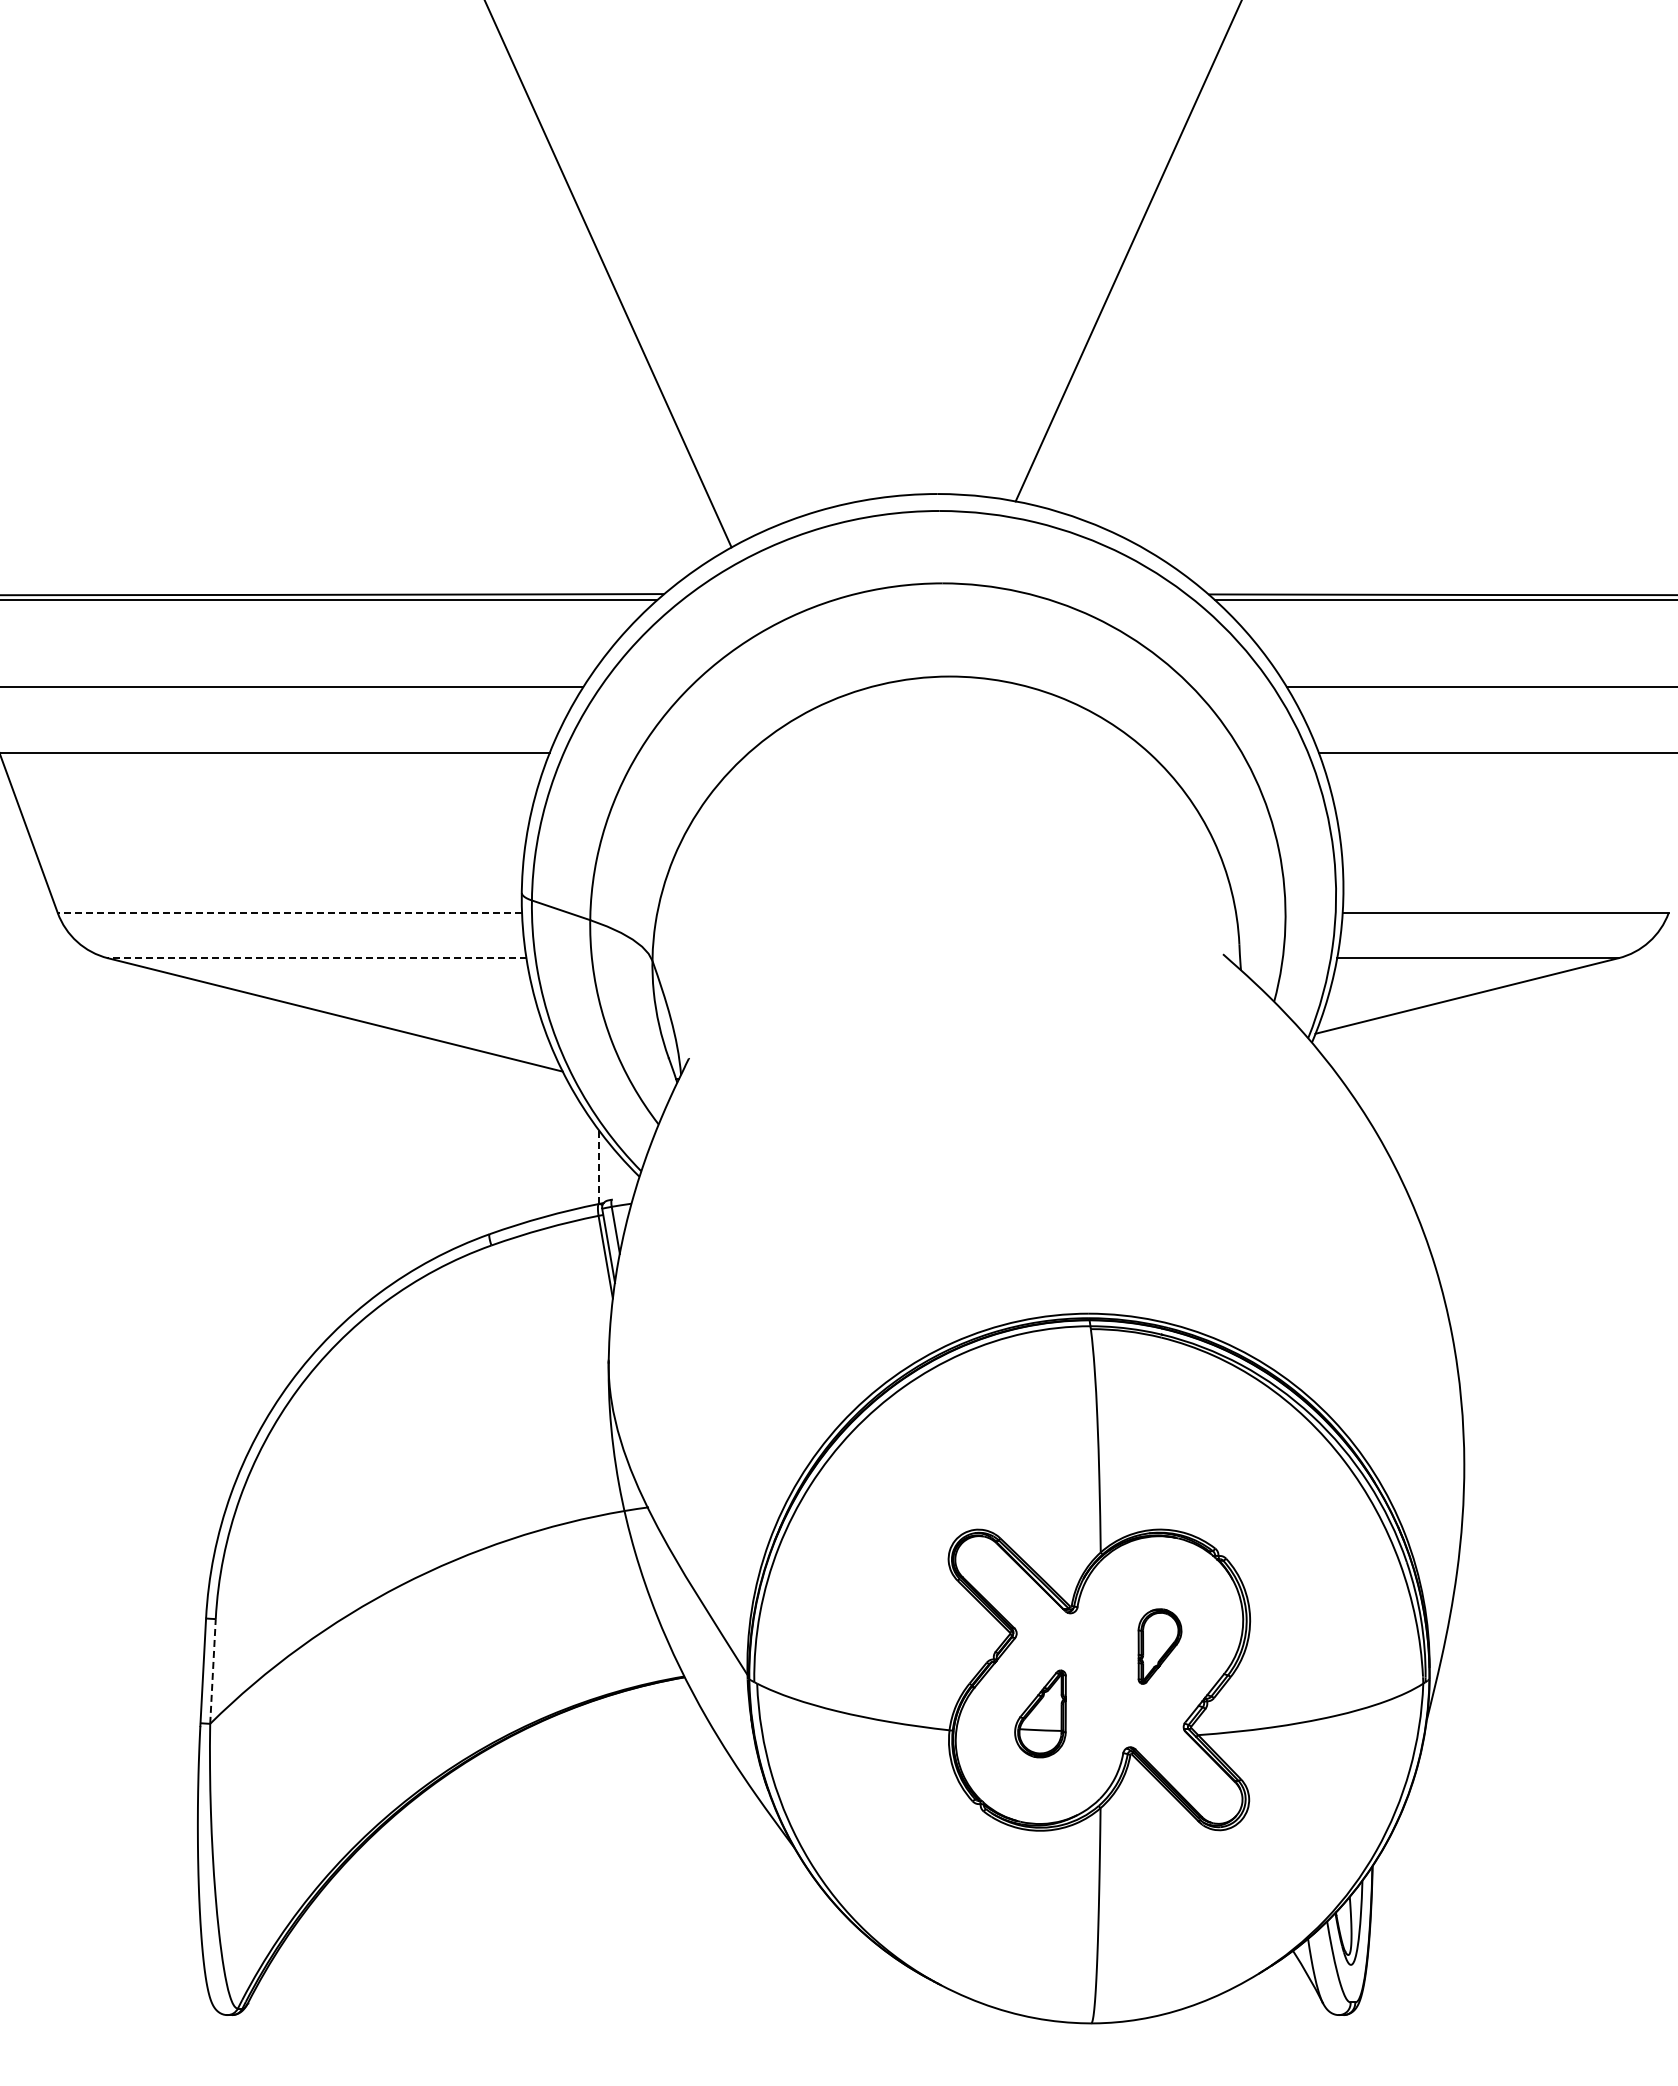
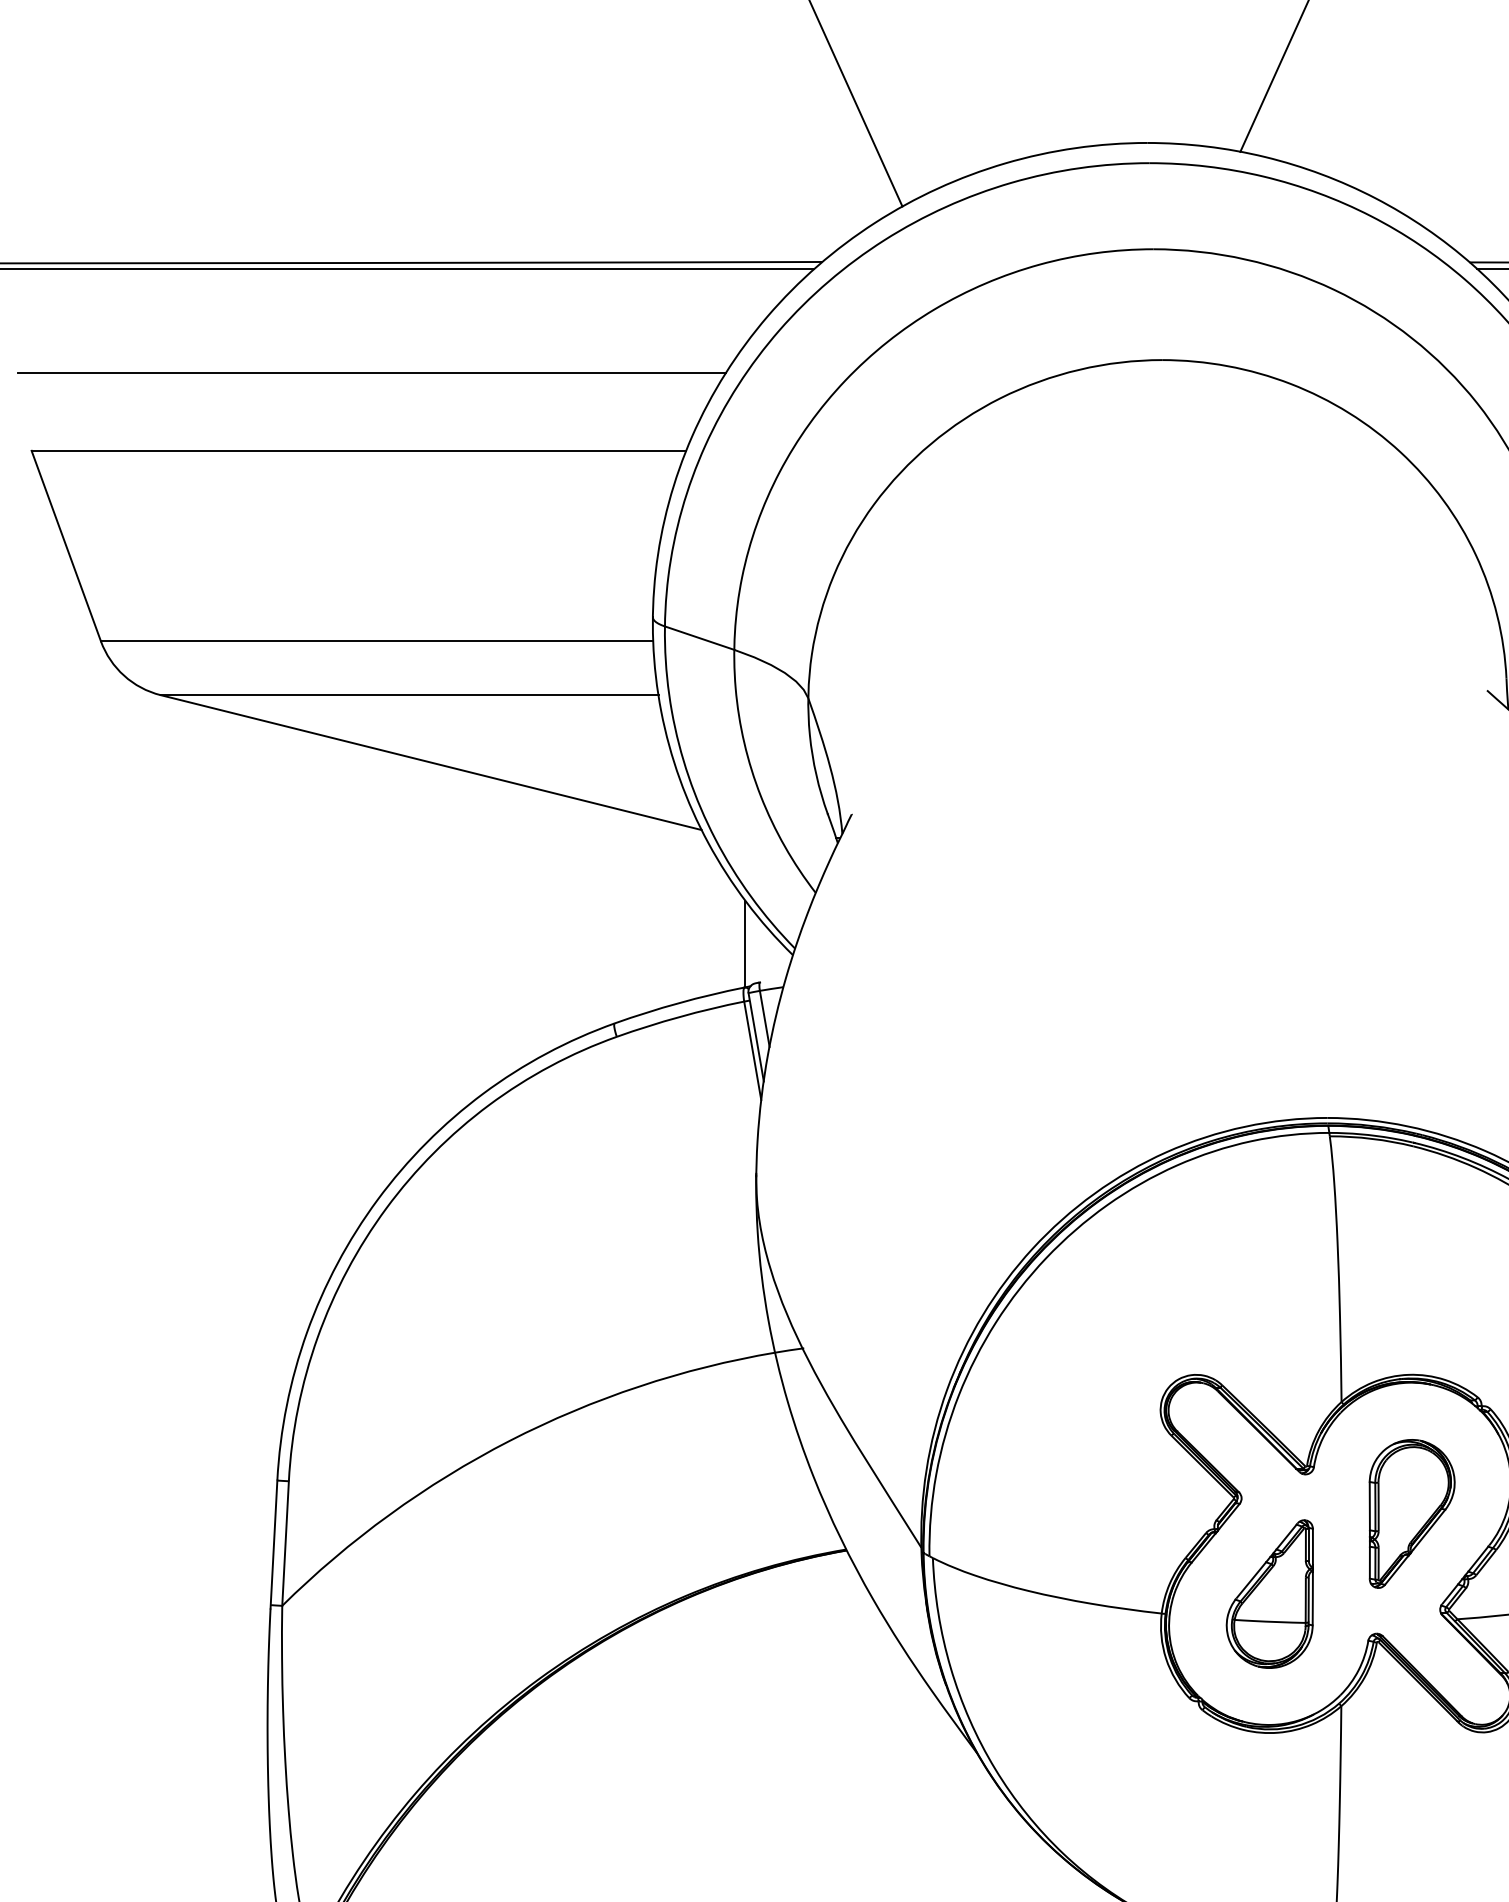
line: (289, 913) -> (376, 641), dashed -> solid
line: (316, 958) -> (408, 695), dashed -> solid
line: (599, 1168) -> (745, 945), dashed -> solid
part: (1159, 1646) -> (1411, 1513), size x1.67
line: (213, 1670) -> (286, 1542), dashed -> solid
part: (1040, 1713) -> (1269, 1593), size x1.43

